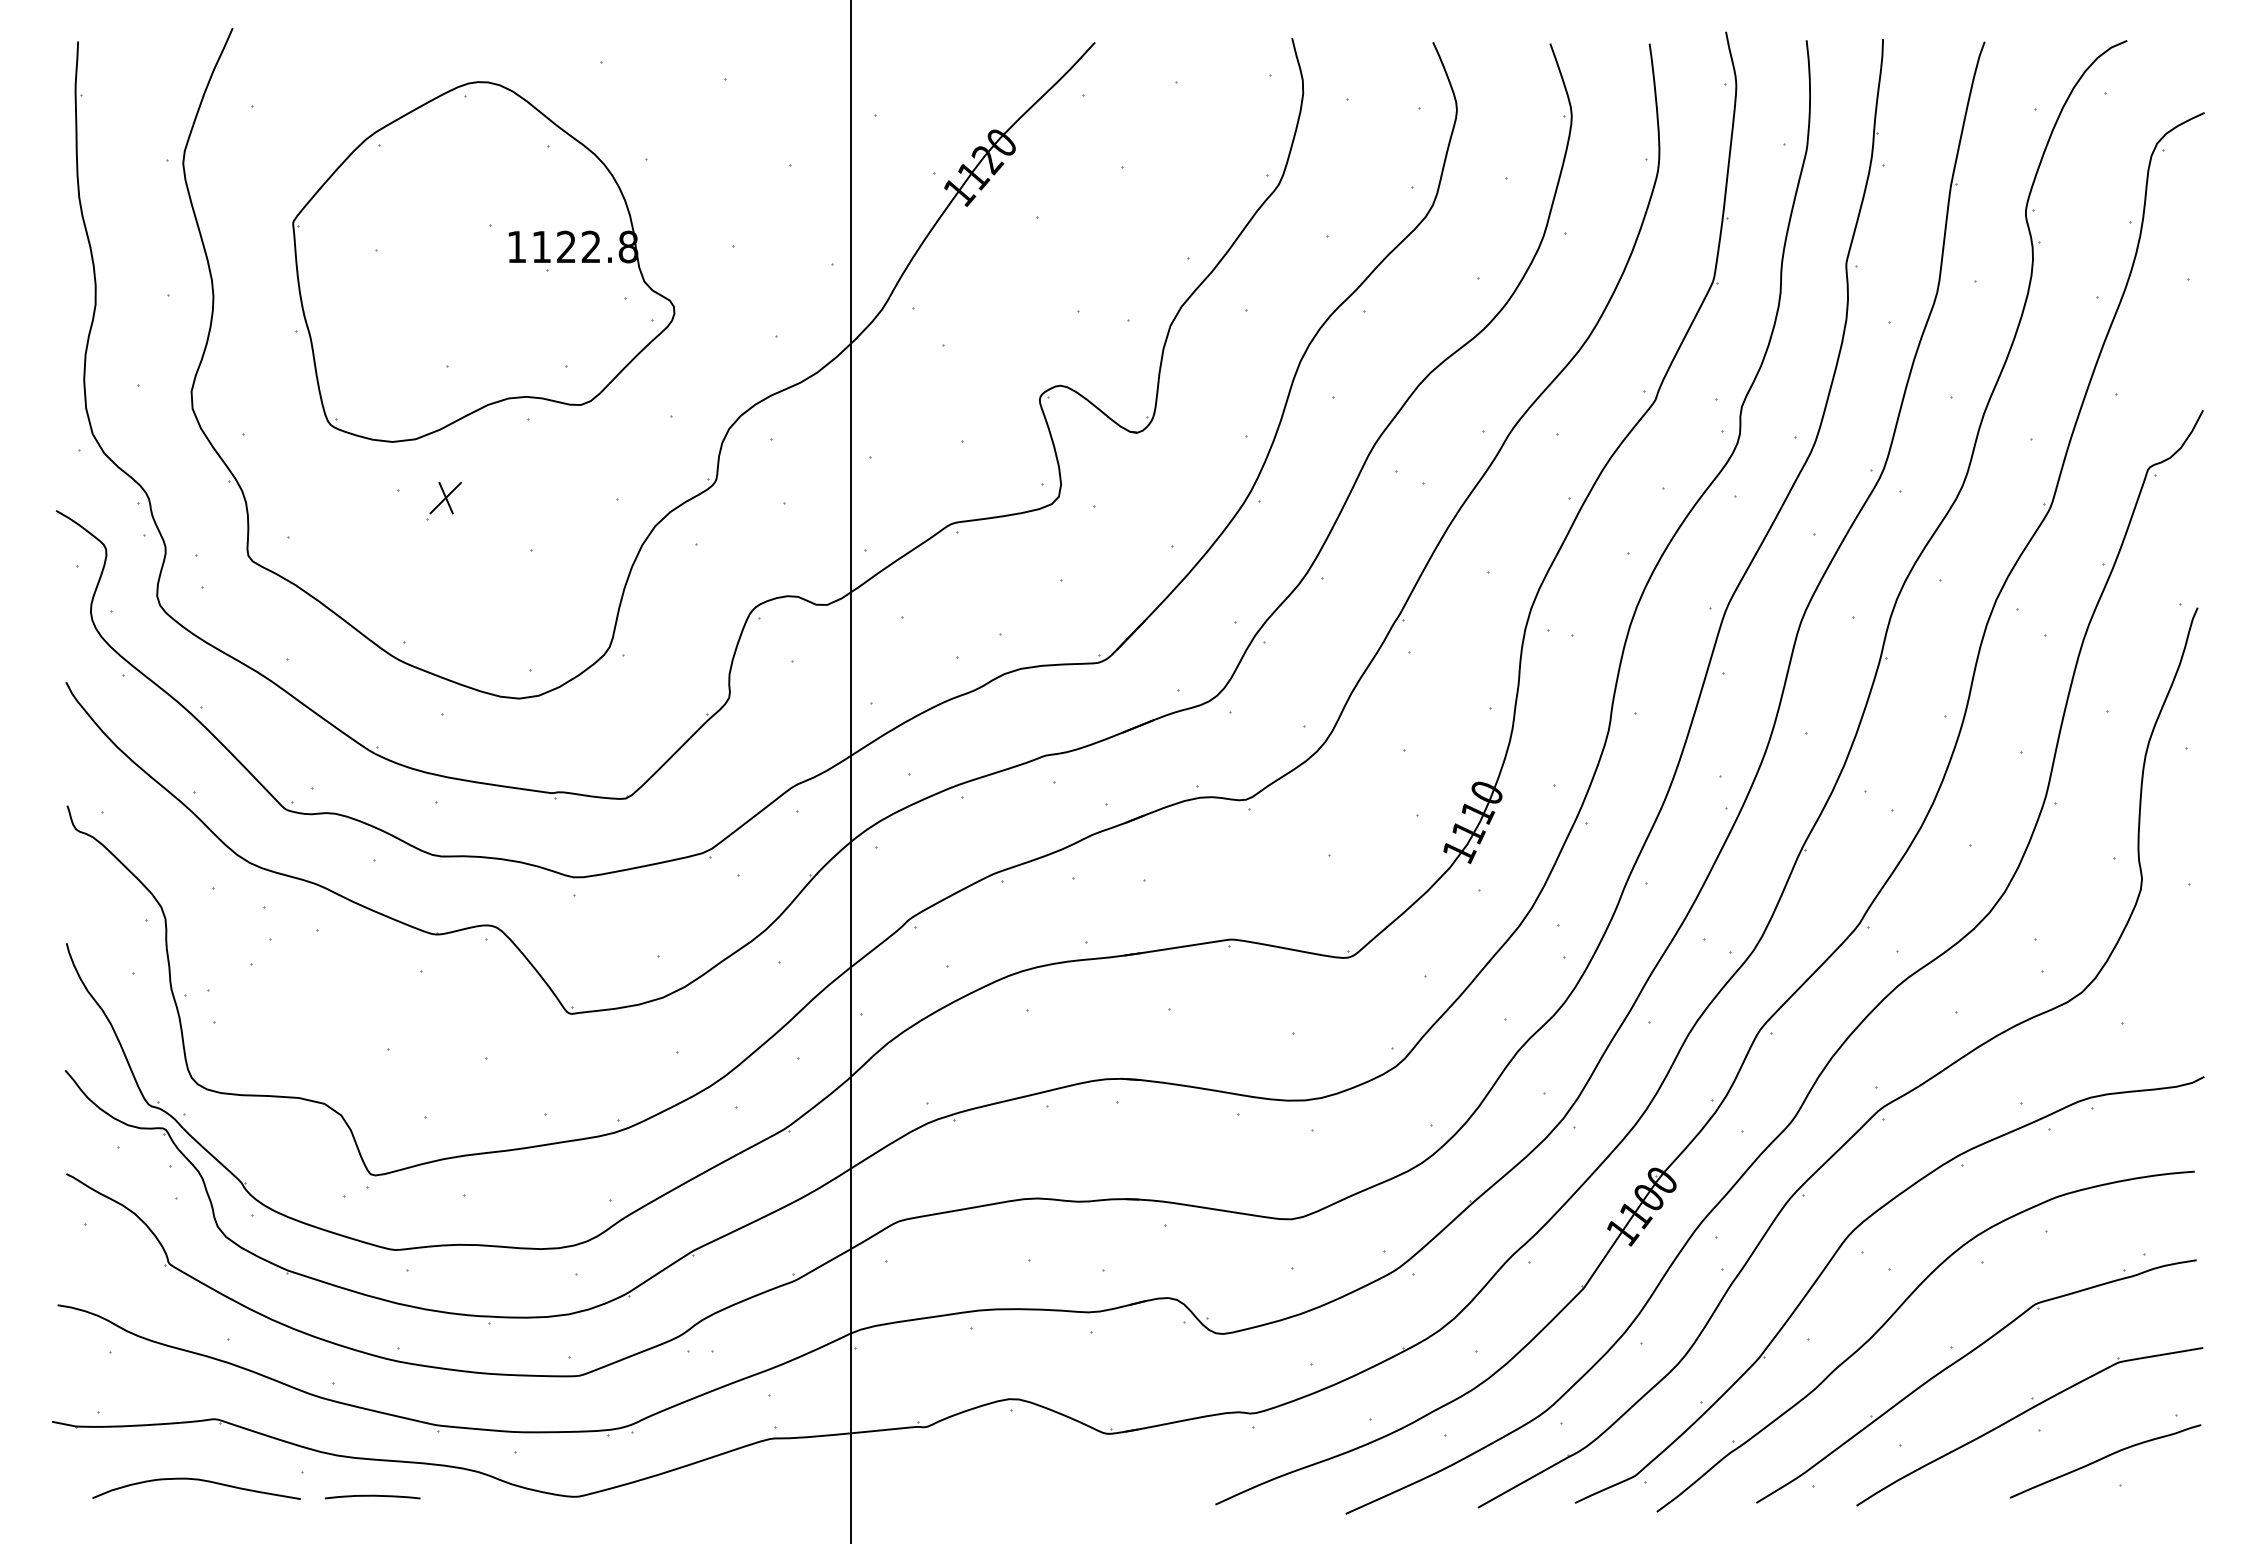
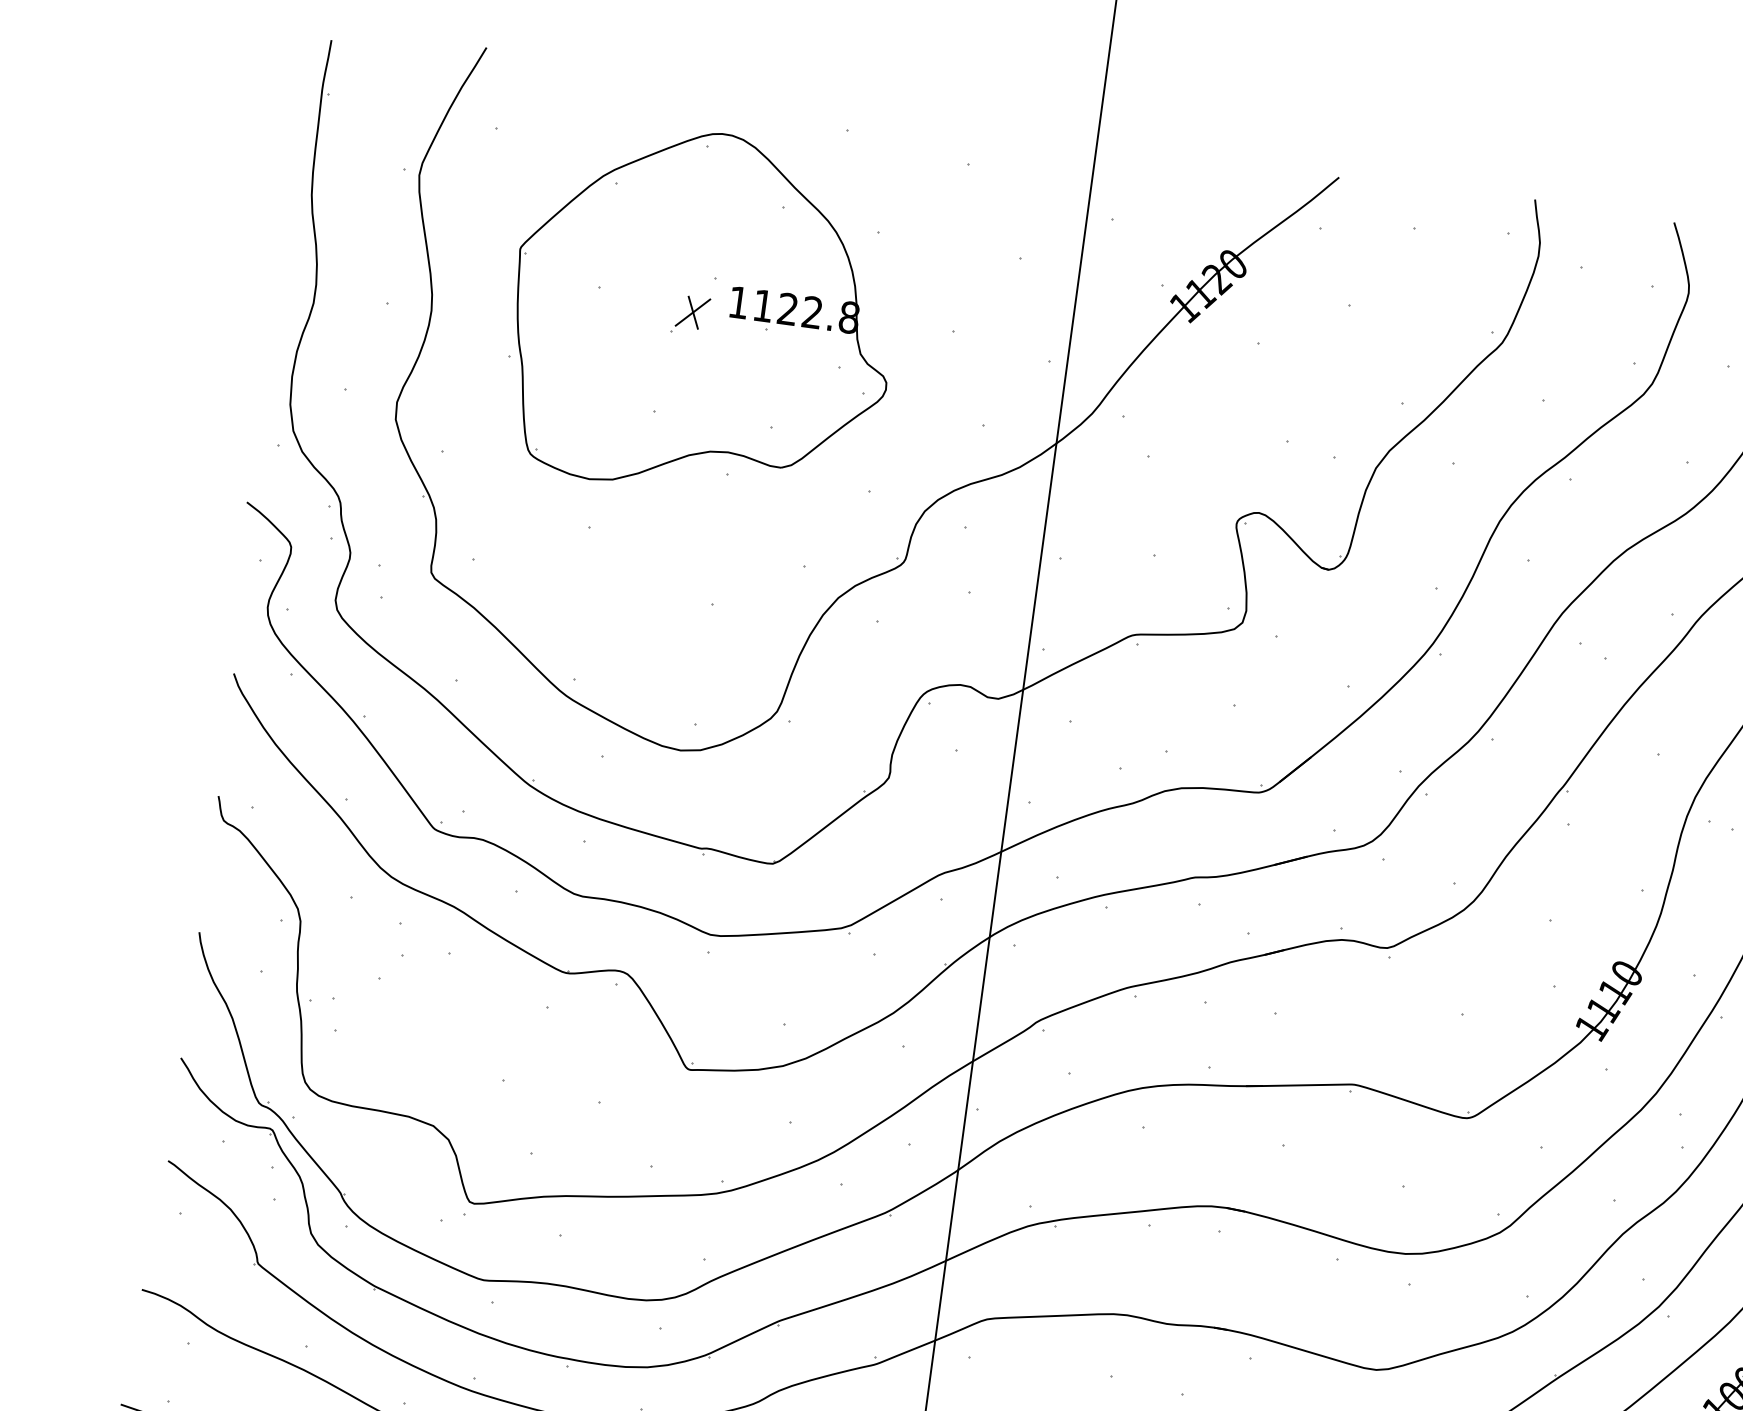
part: (444, 500) -> (691, 314), moved

